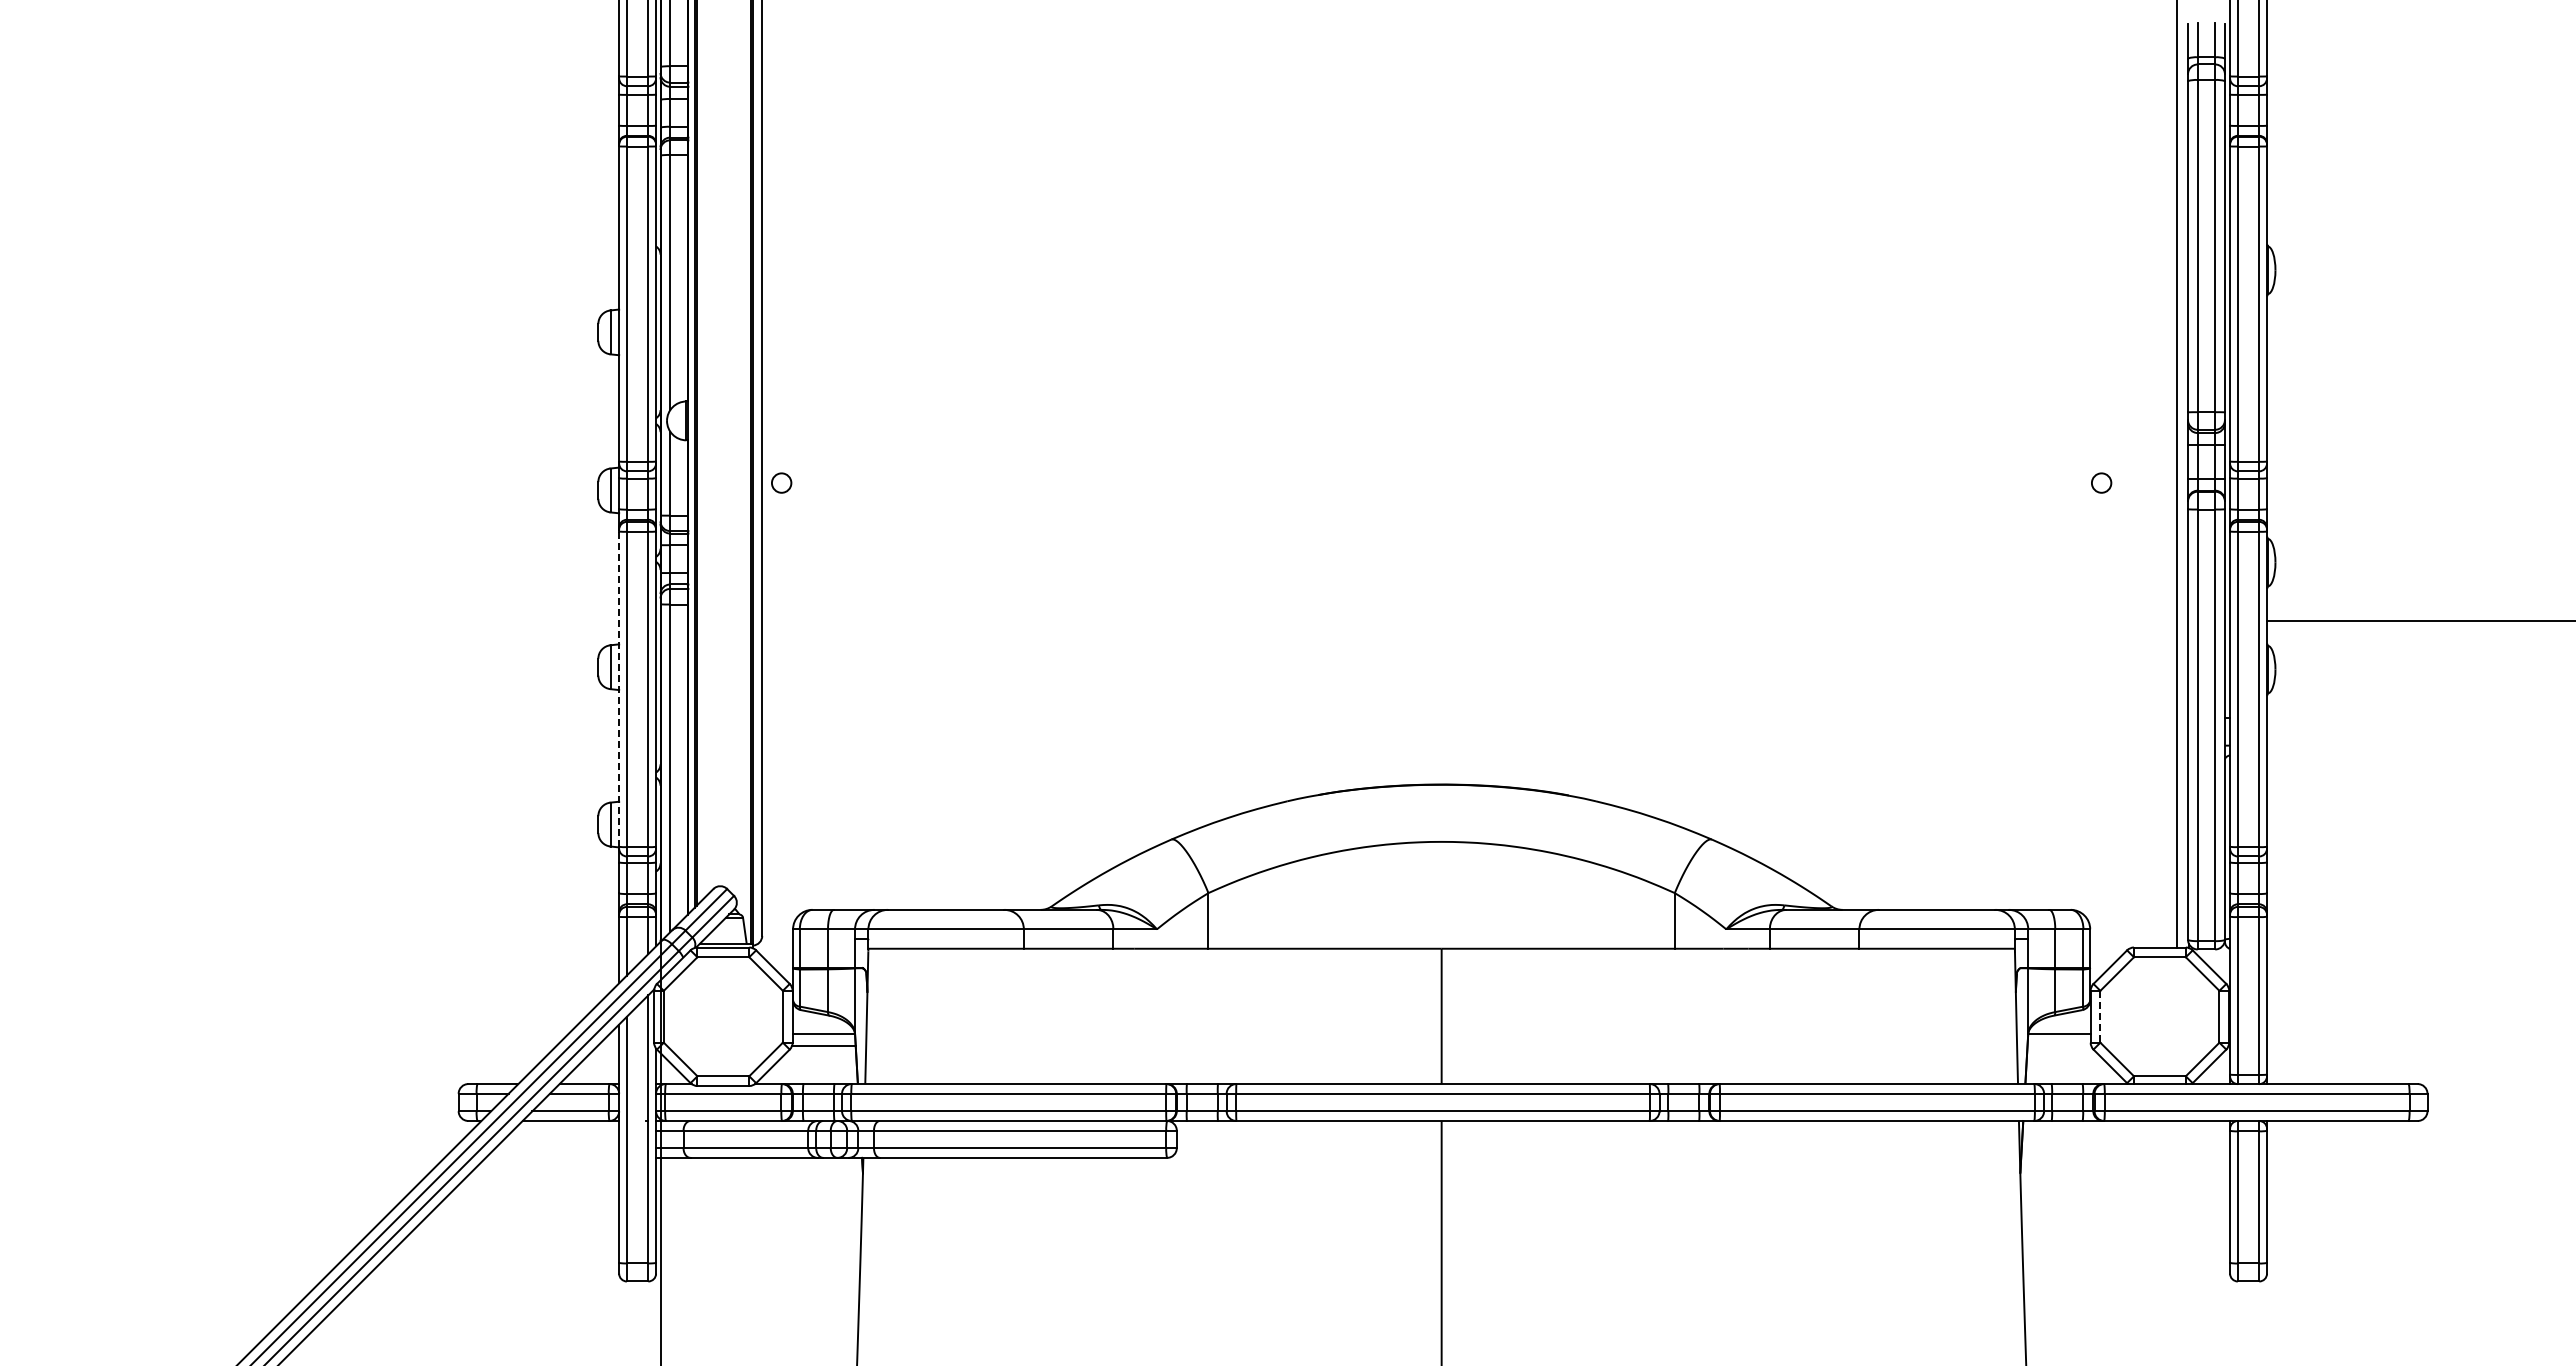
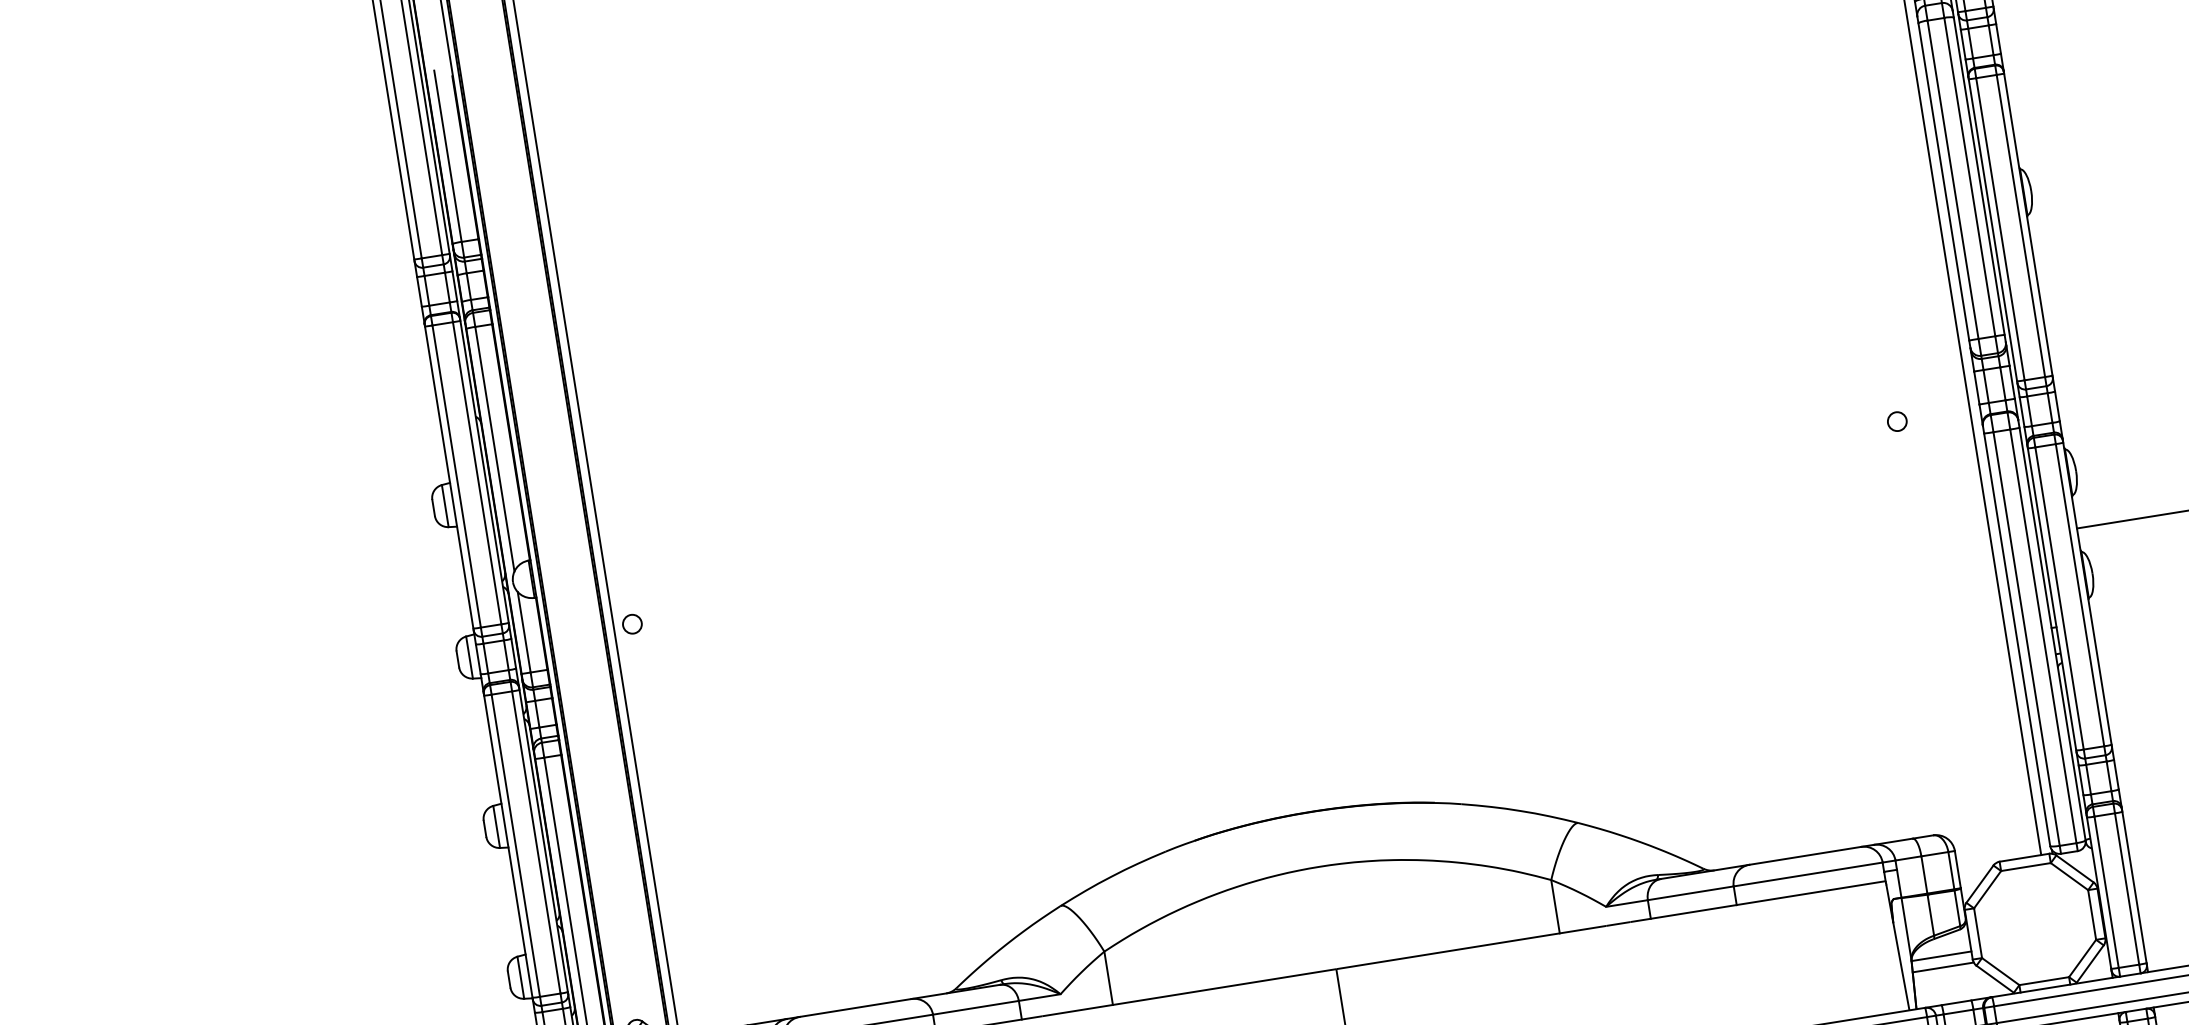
line: (619, 689) -> (508, 846), dashed -> solid
line: (2100, 1016) -> (1978, 932), dashed -> solid
line: (2059, 1045) -> (1943, 967), added

